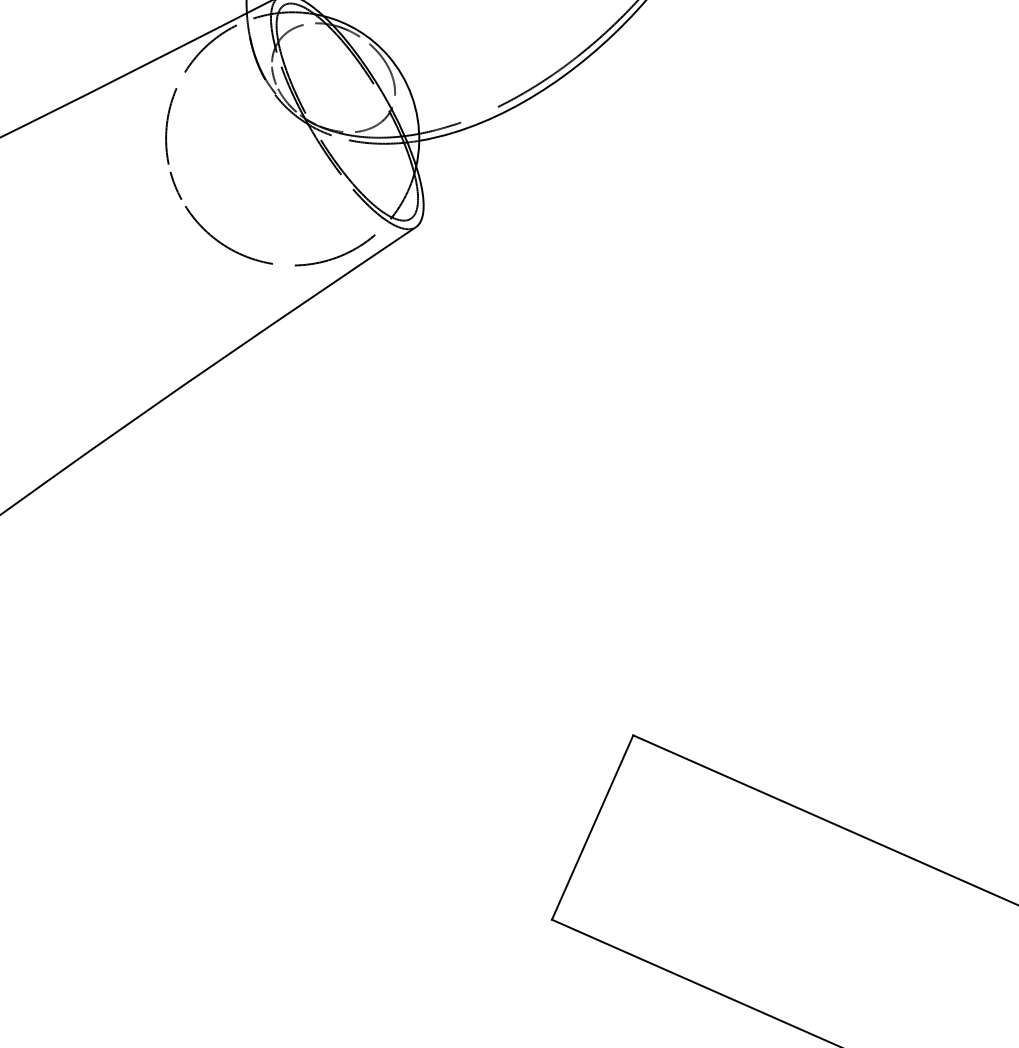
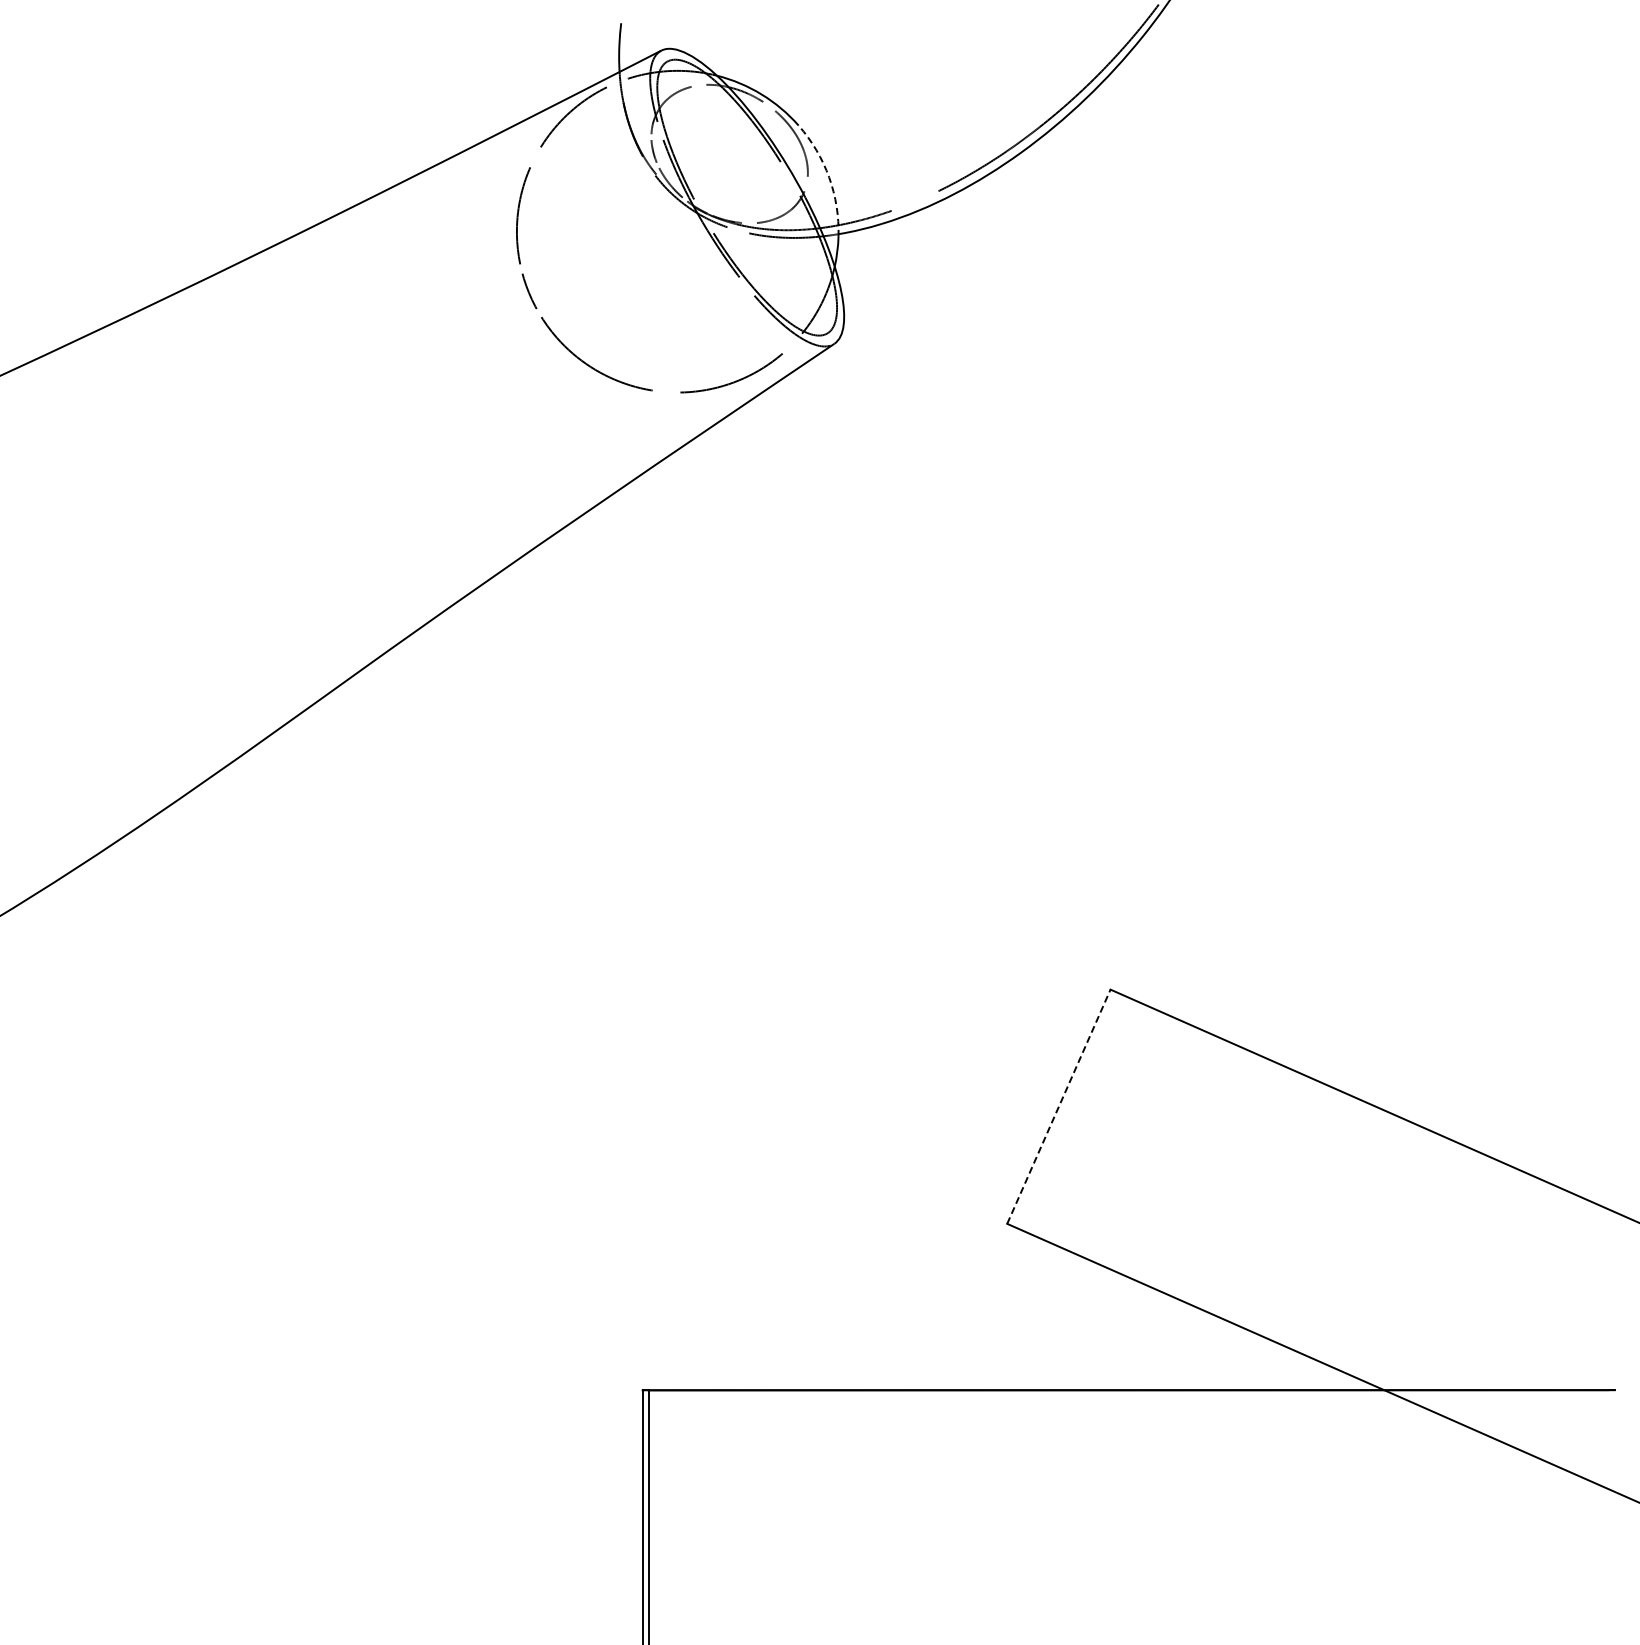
arc: (412, 96) -> (829, 177), solid -> dashed
line: (592, 827) -> (1058, 1106), solid -> dashed

